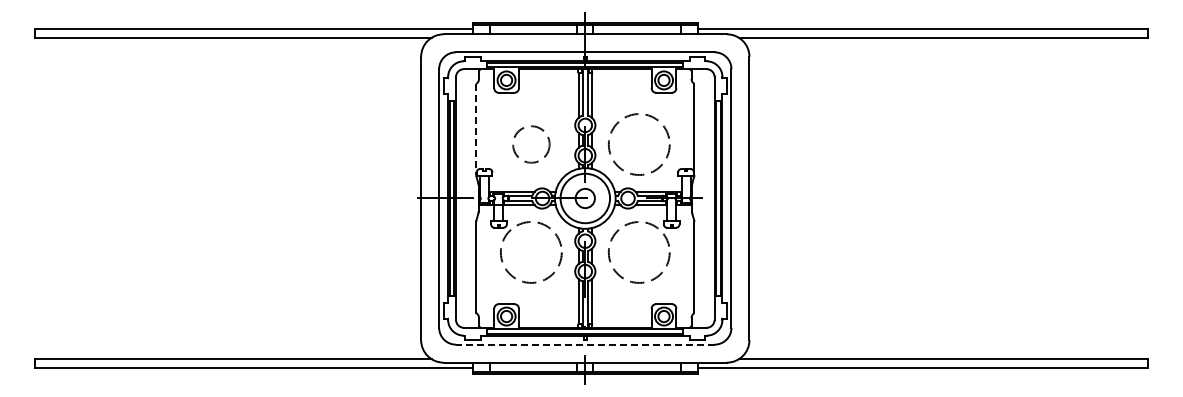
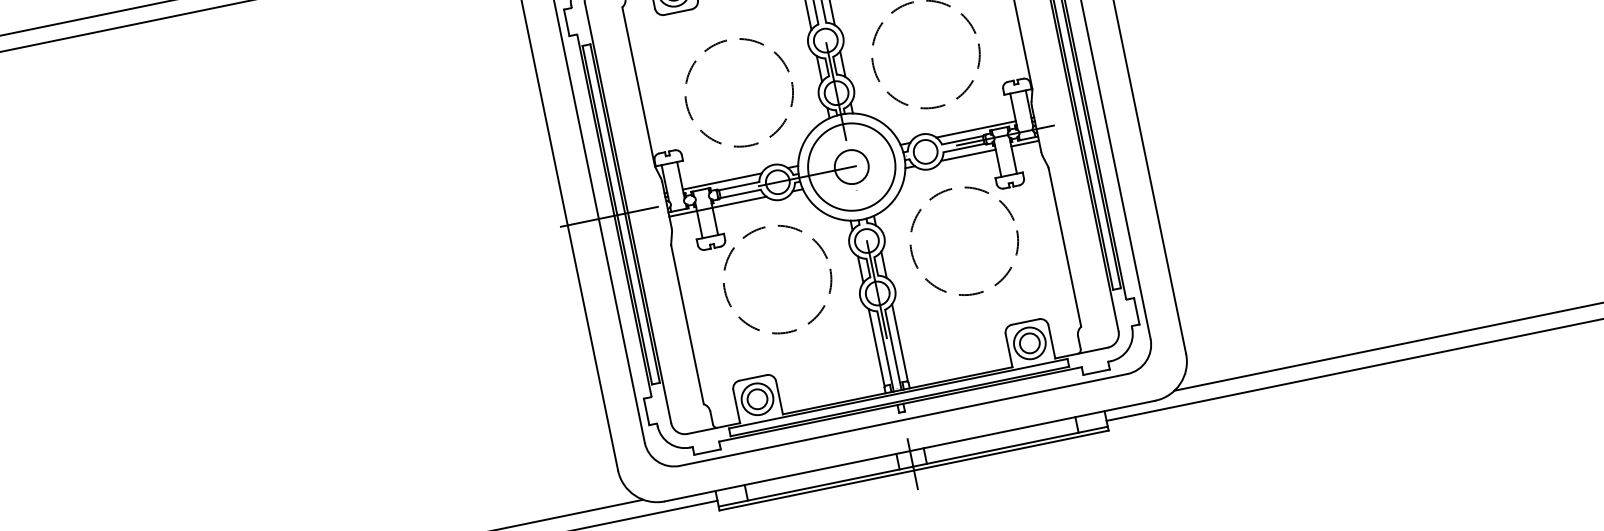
line: (476, 129) -> (639, 86), dashed -> solid
circle: (531, 144) -> (739, 92), size x1.67
line: (584, 344) -> (902, 419), dashed -> solid

